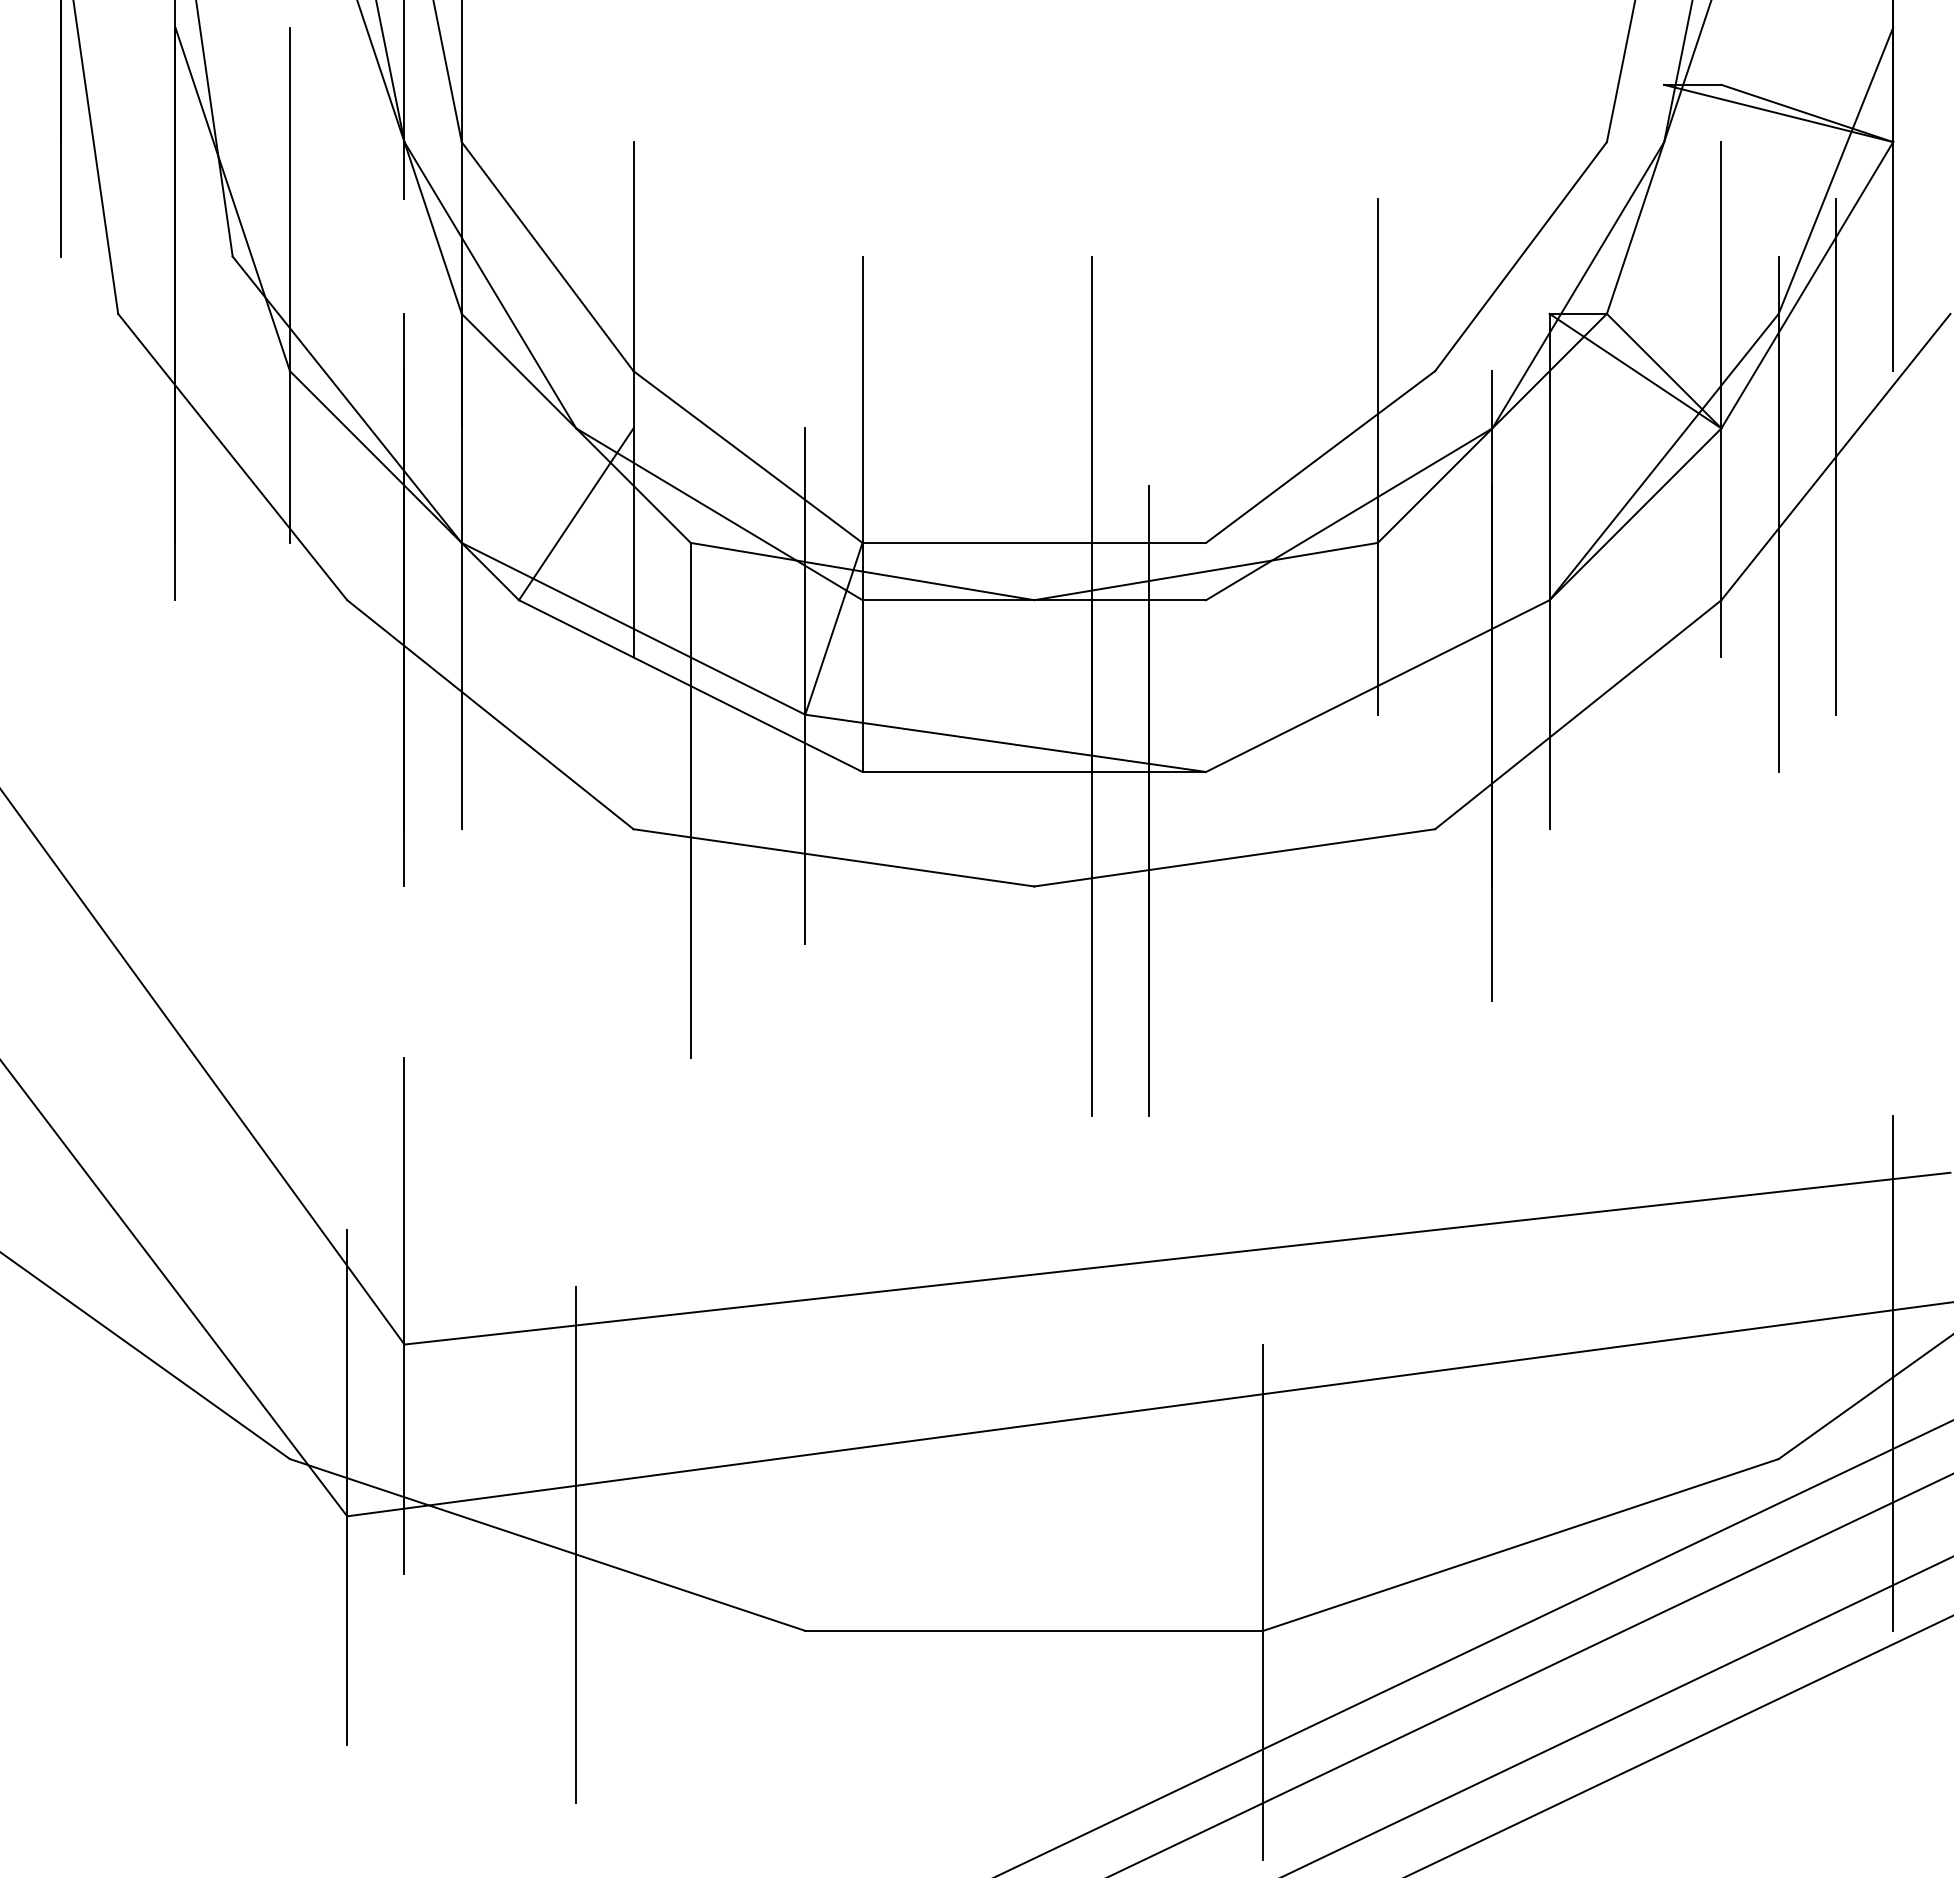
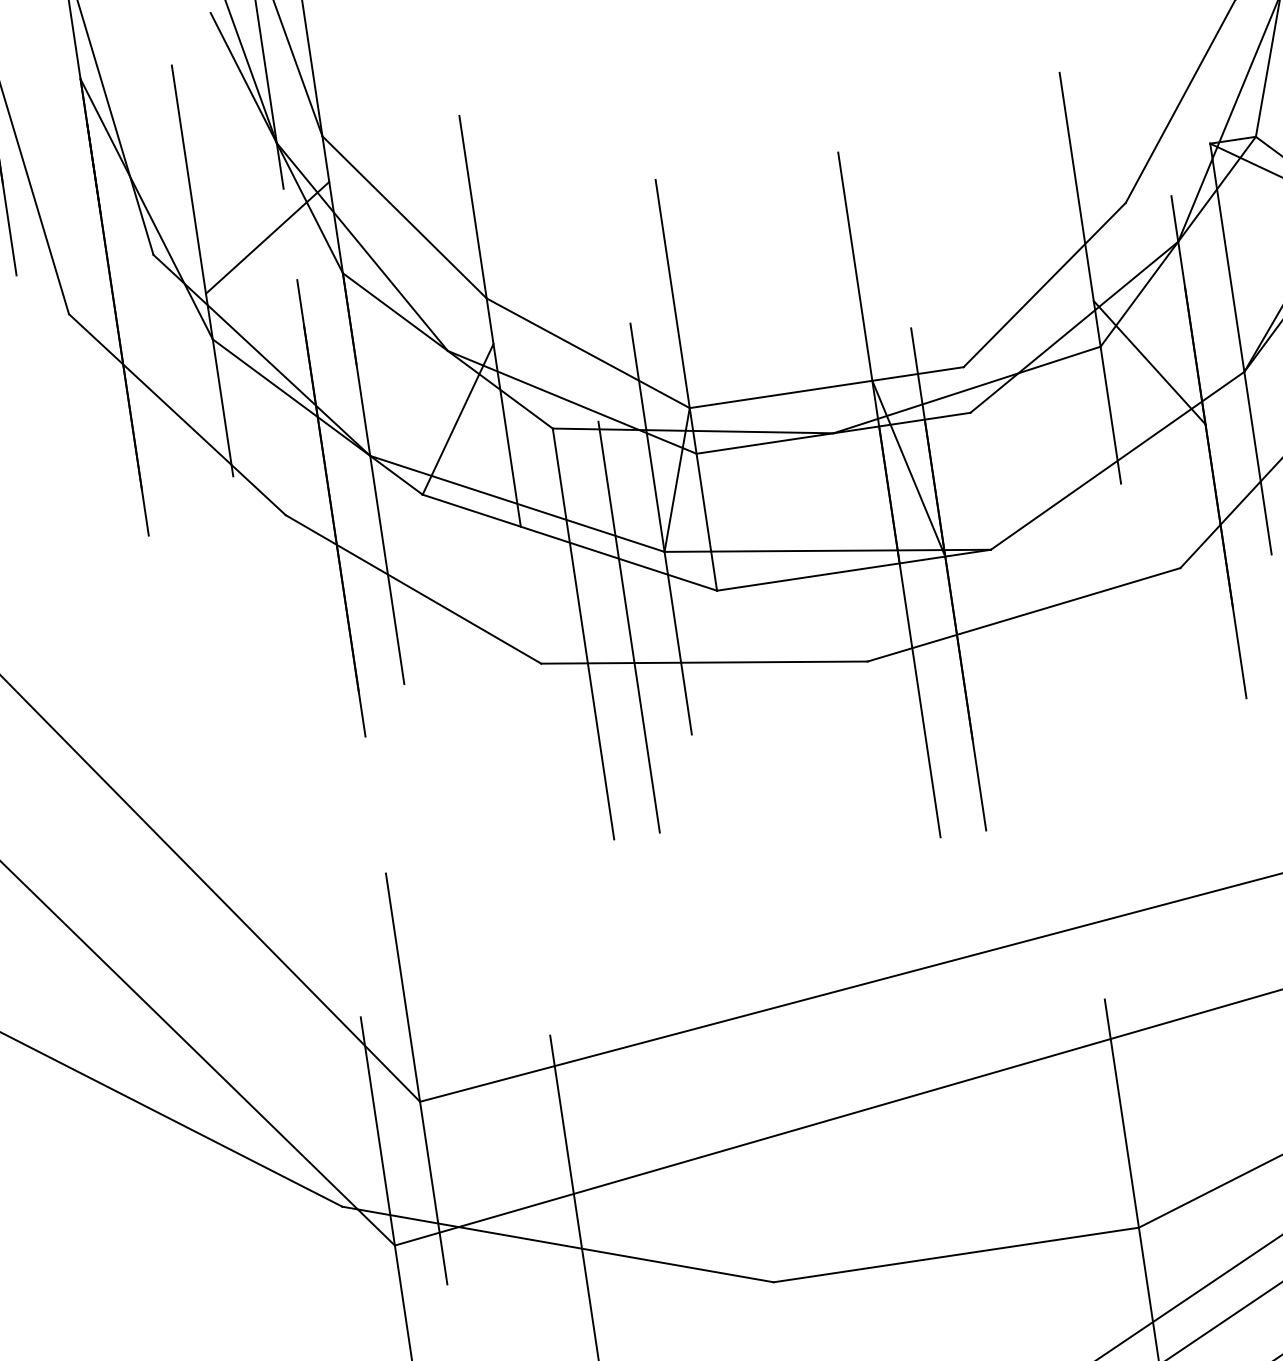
line: (375, 256) -> (267, 237), added
line: (1434, 571) -> (1149, 362), added
line: (1119, 656) -> (908, 468), added
line: (748, 800) -> (629, 627), added

